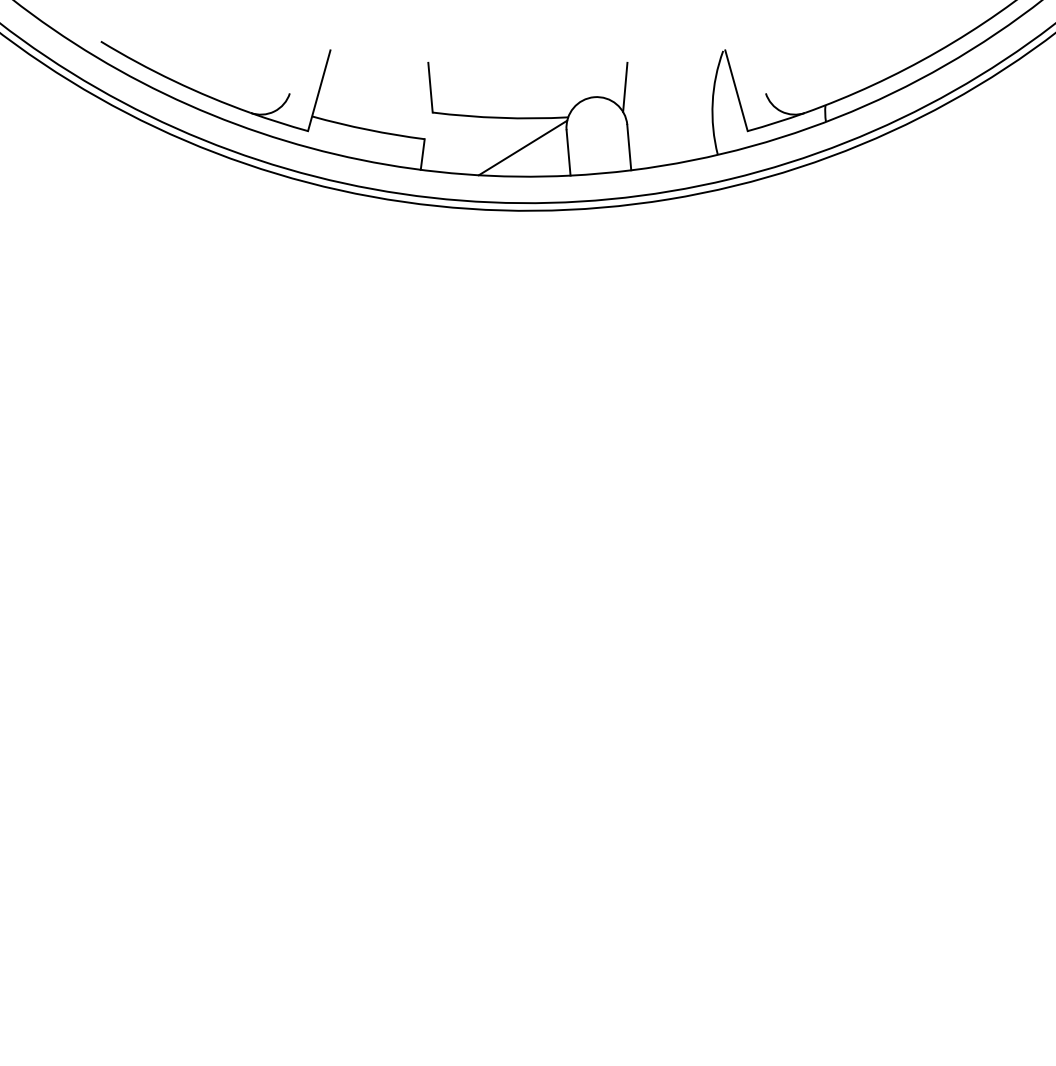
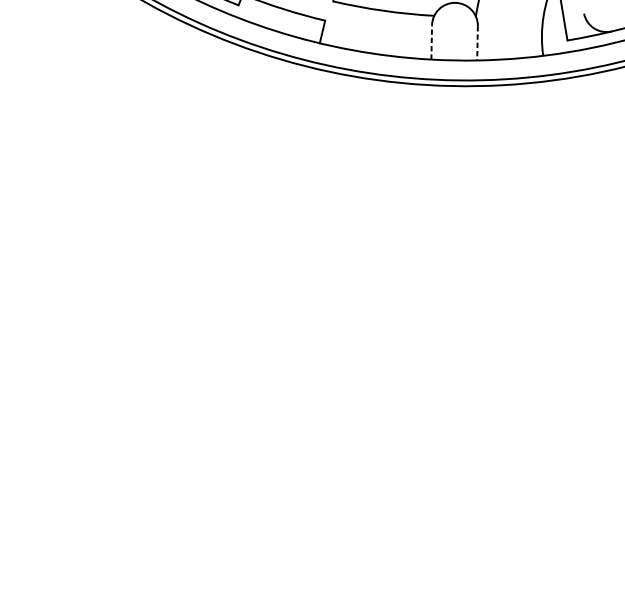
line: (522, 147) -> (397, 34), removed
line: (629, 147) -> (477, 43), solid -> dashed
line: (568, 152) -> (431, 42), solid -> dashed

